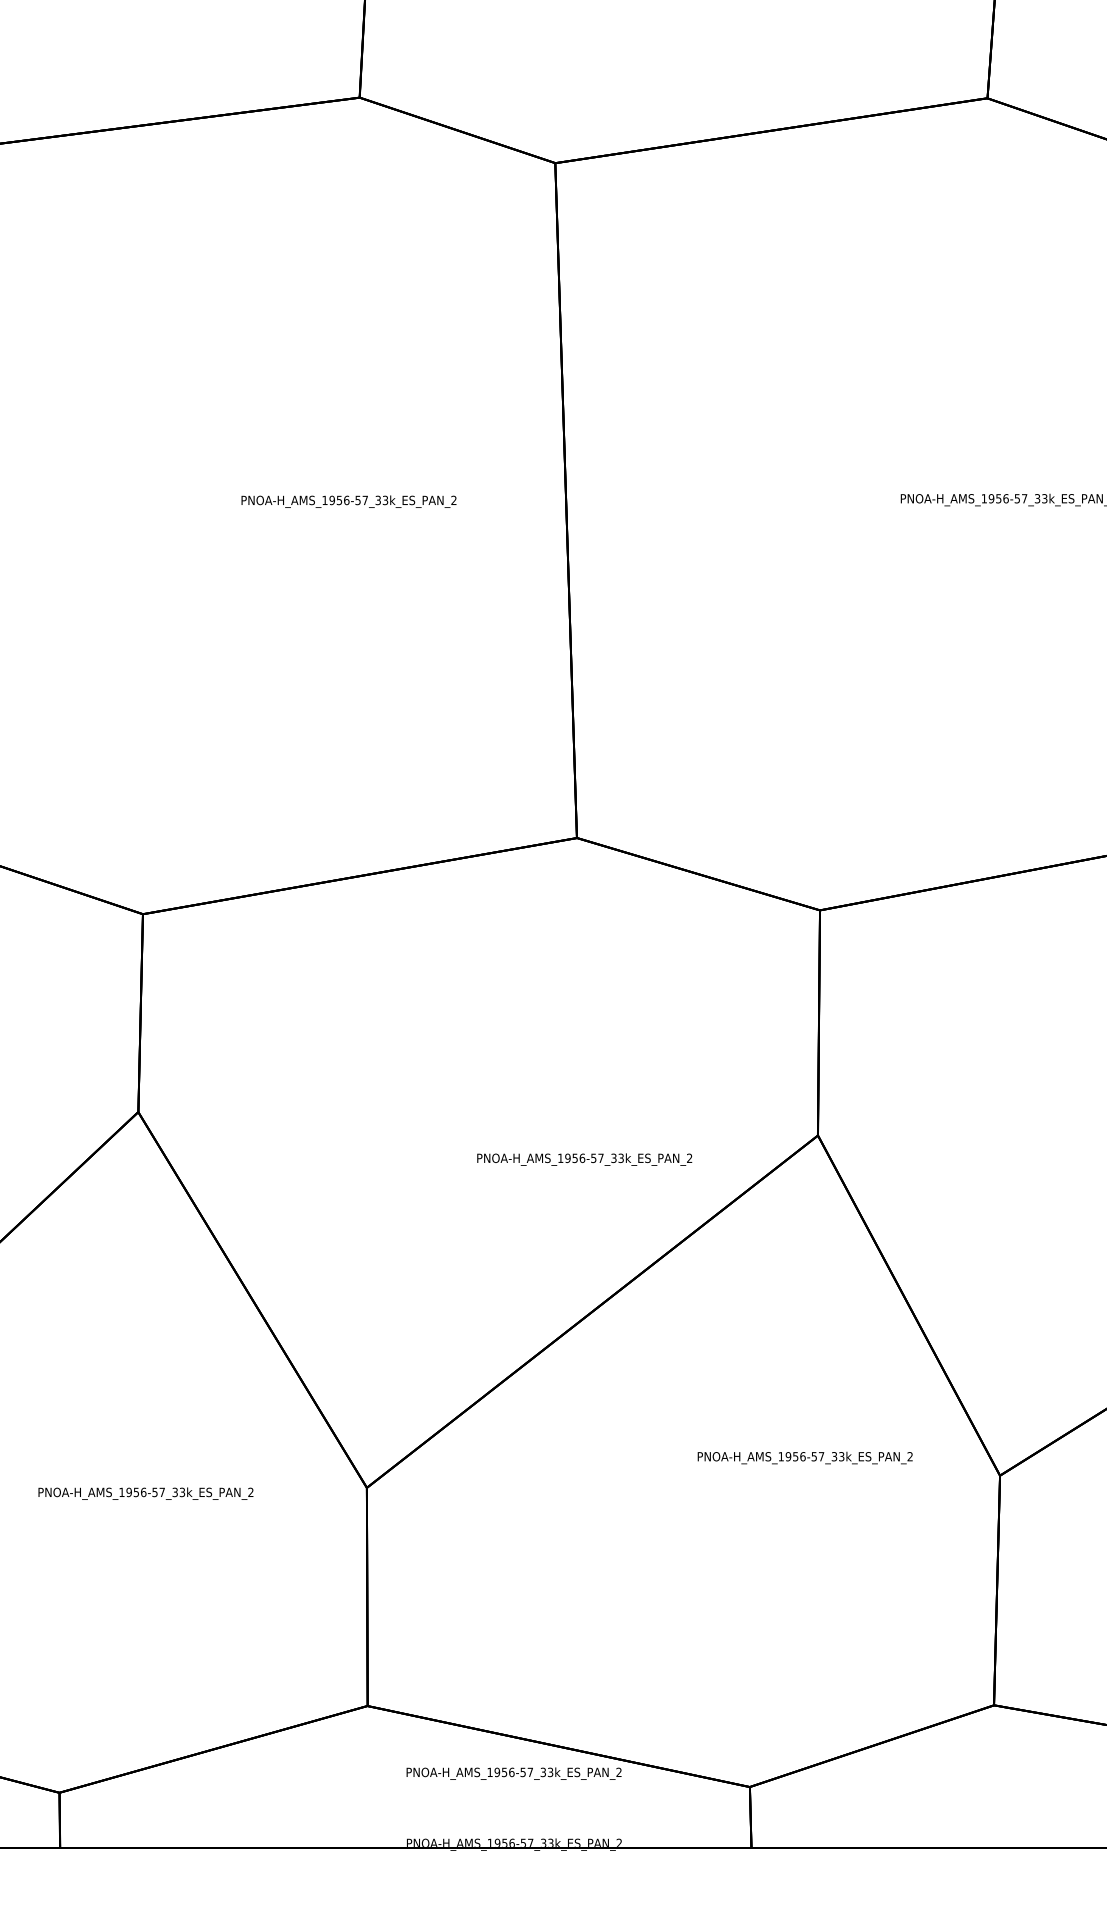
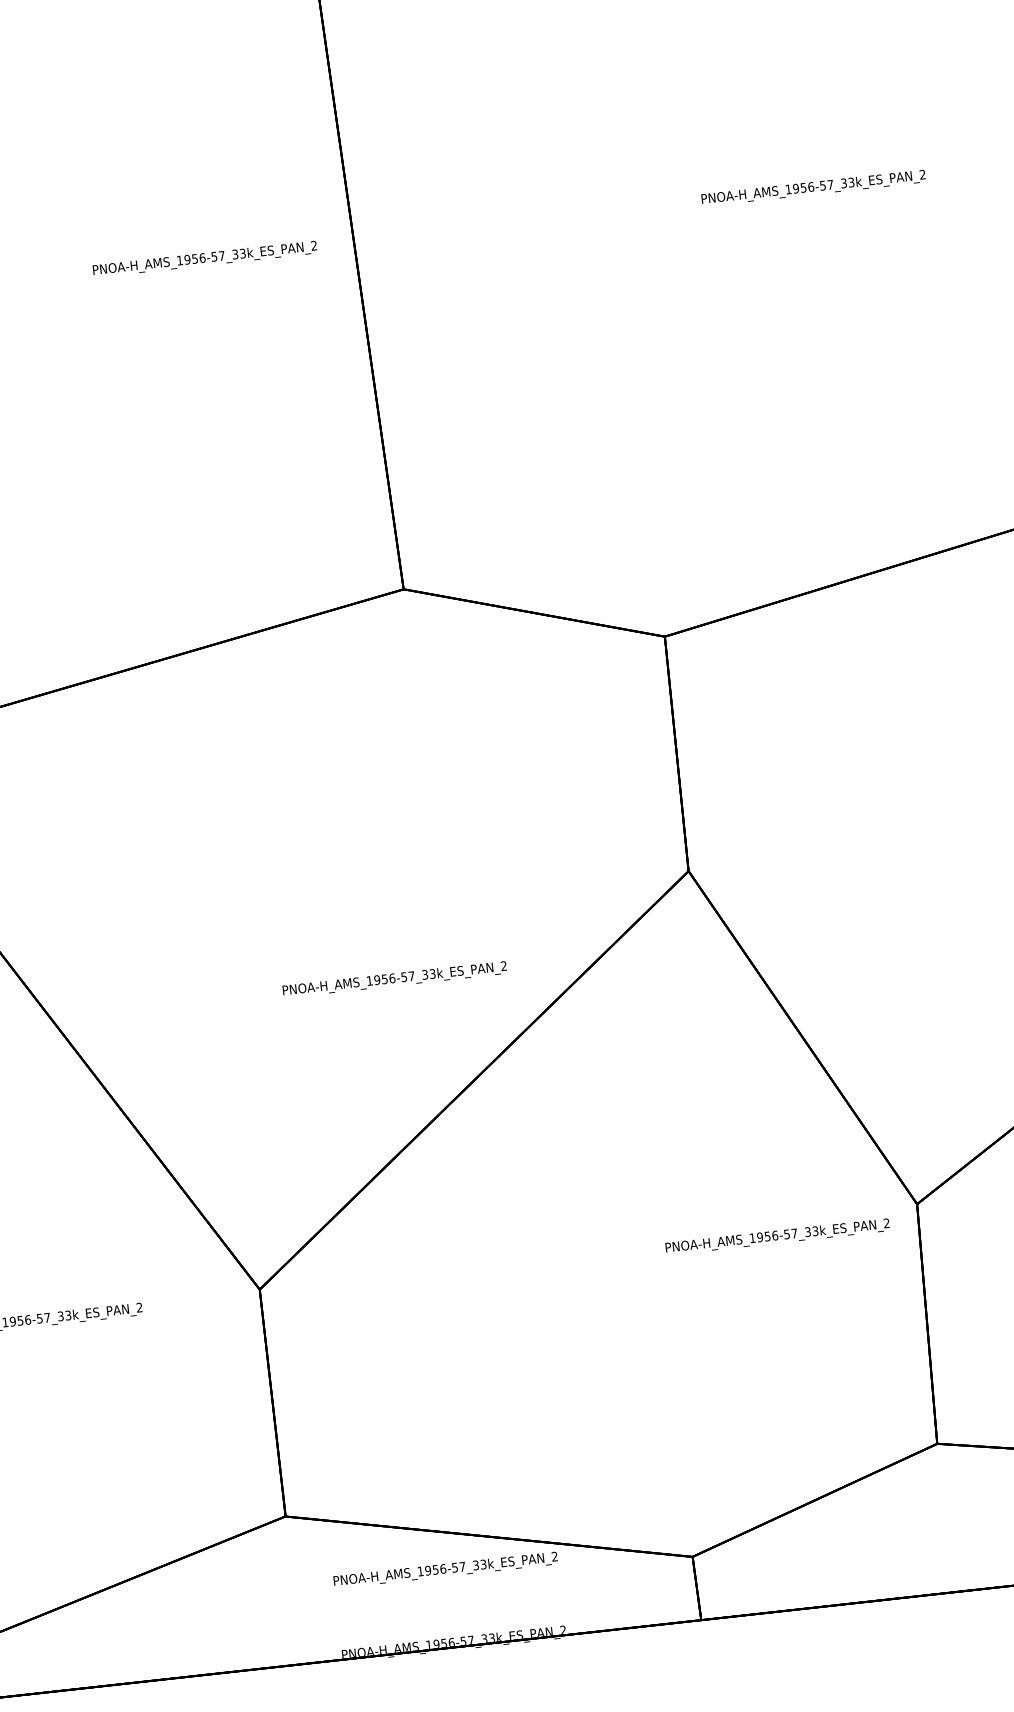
text: (348, 501) -> (204, 258), moved
text: (584, 1159) -> (394, 979), moved
text: (804, 1457) -> (776, 1236), moved

